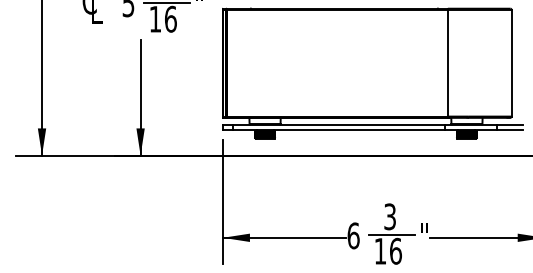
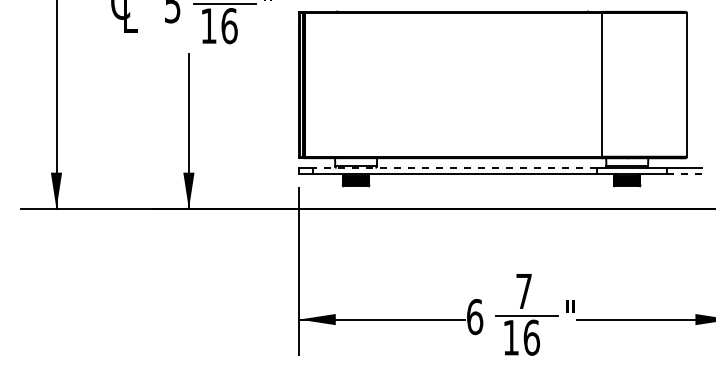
line: (338, 124) -> (454, 167), solid -> dashed
line: (510, 129) -> (685, 174), solid -> dashed
text: (389, 216) -> (523, 291), 3 -> 7

